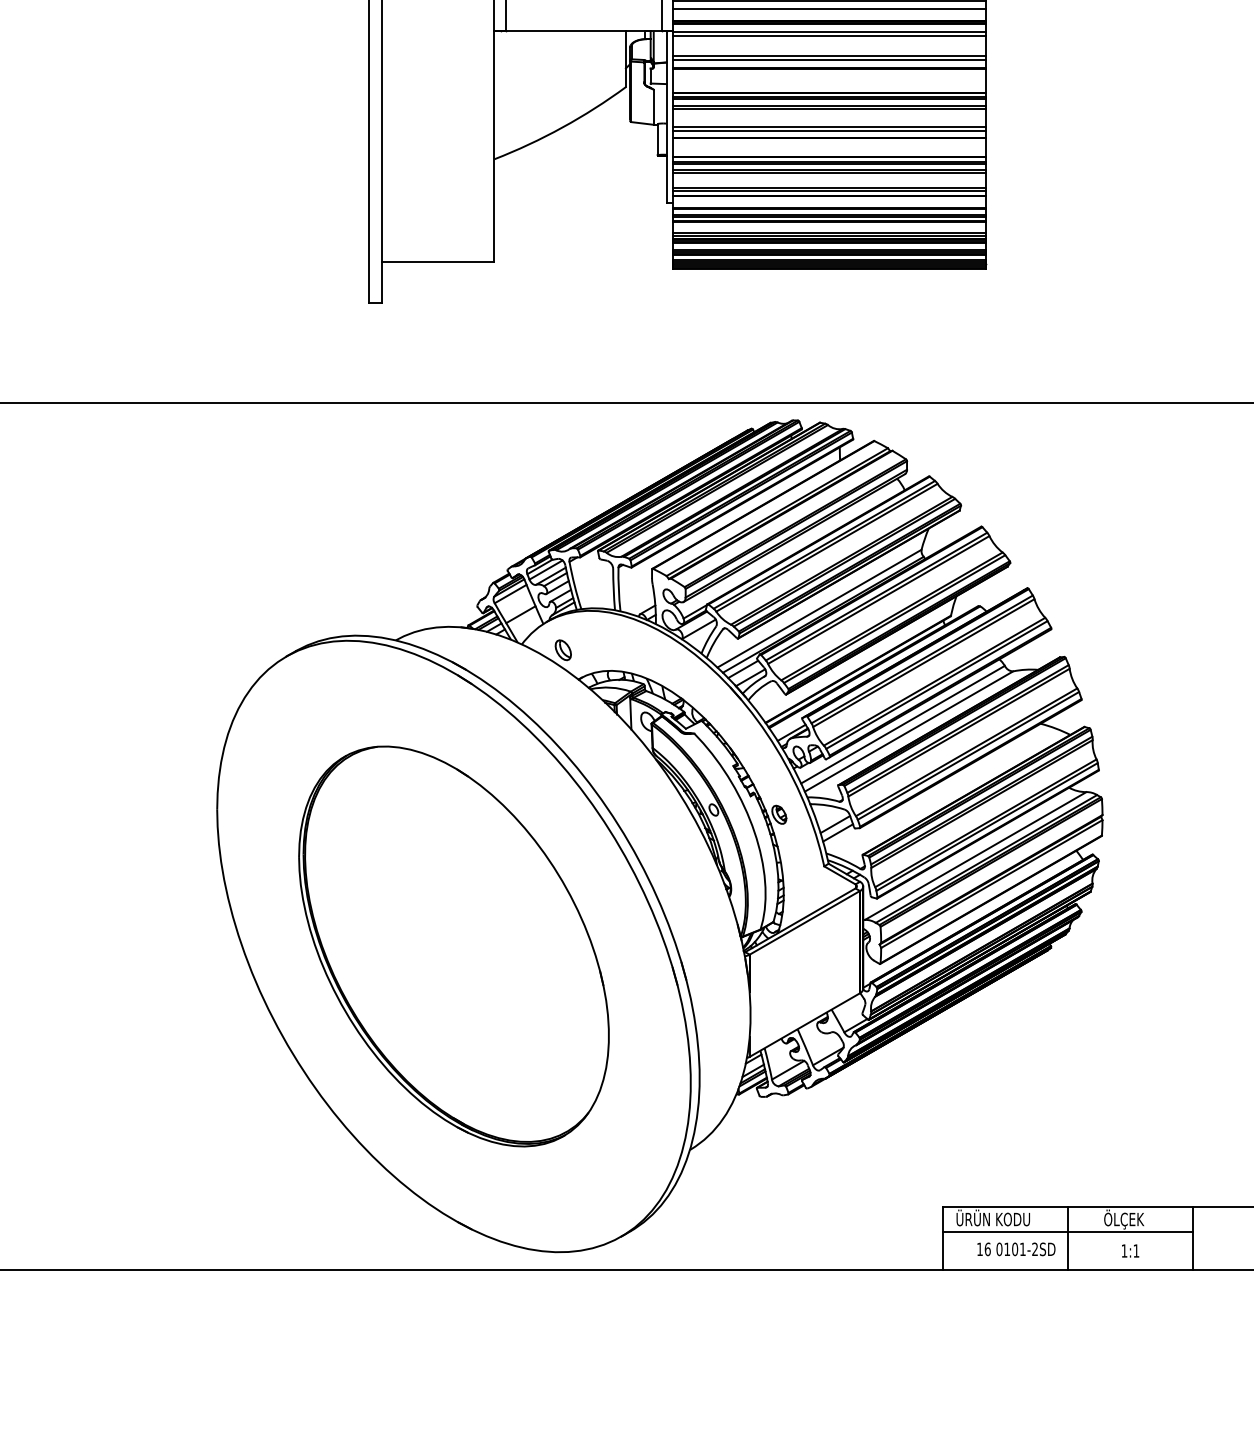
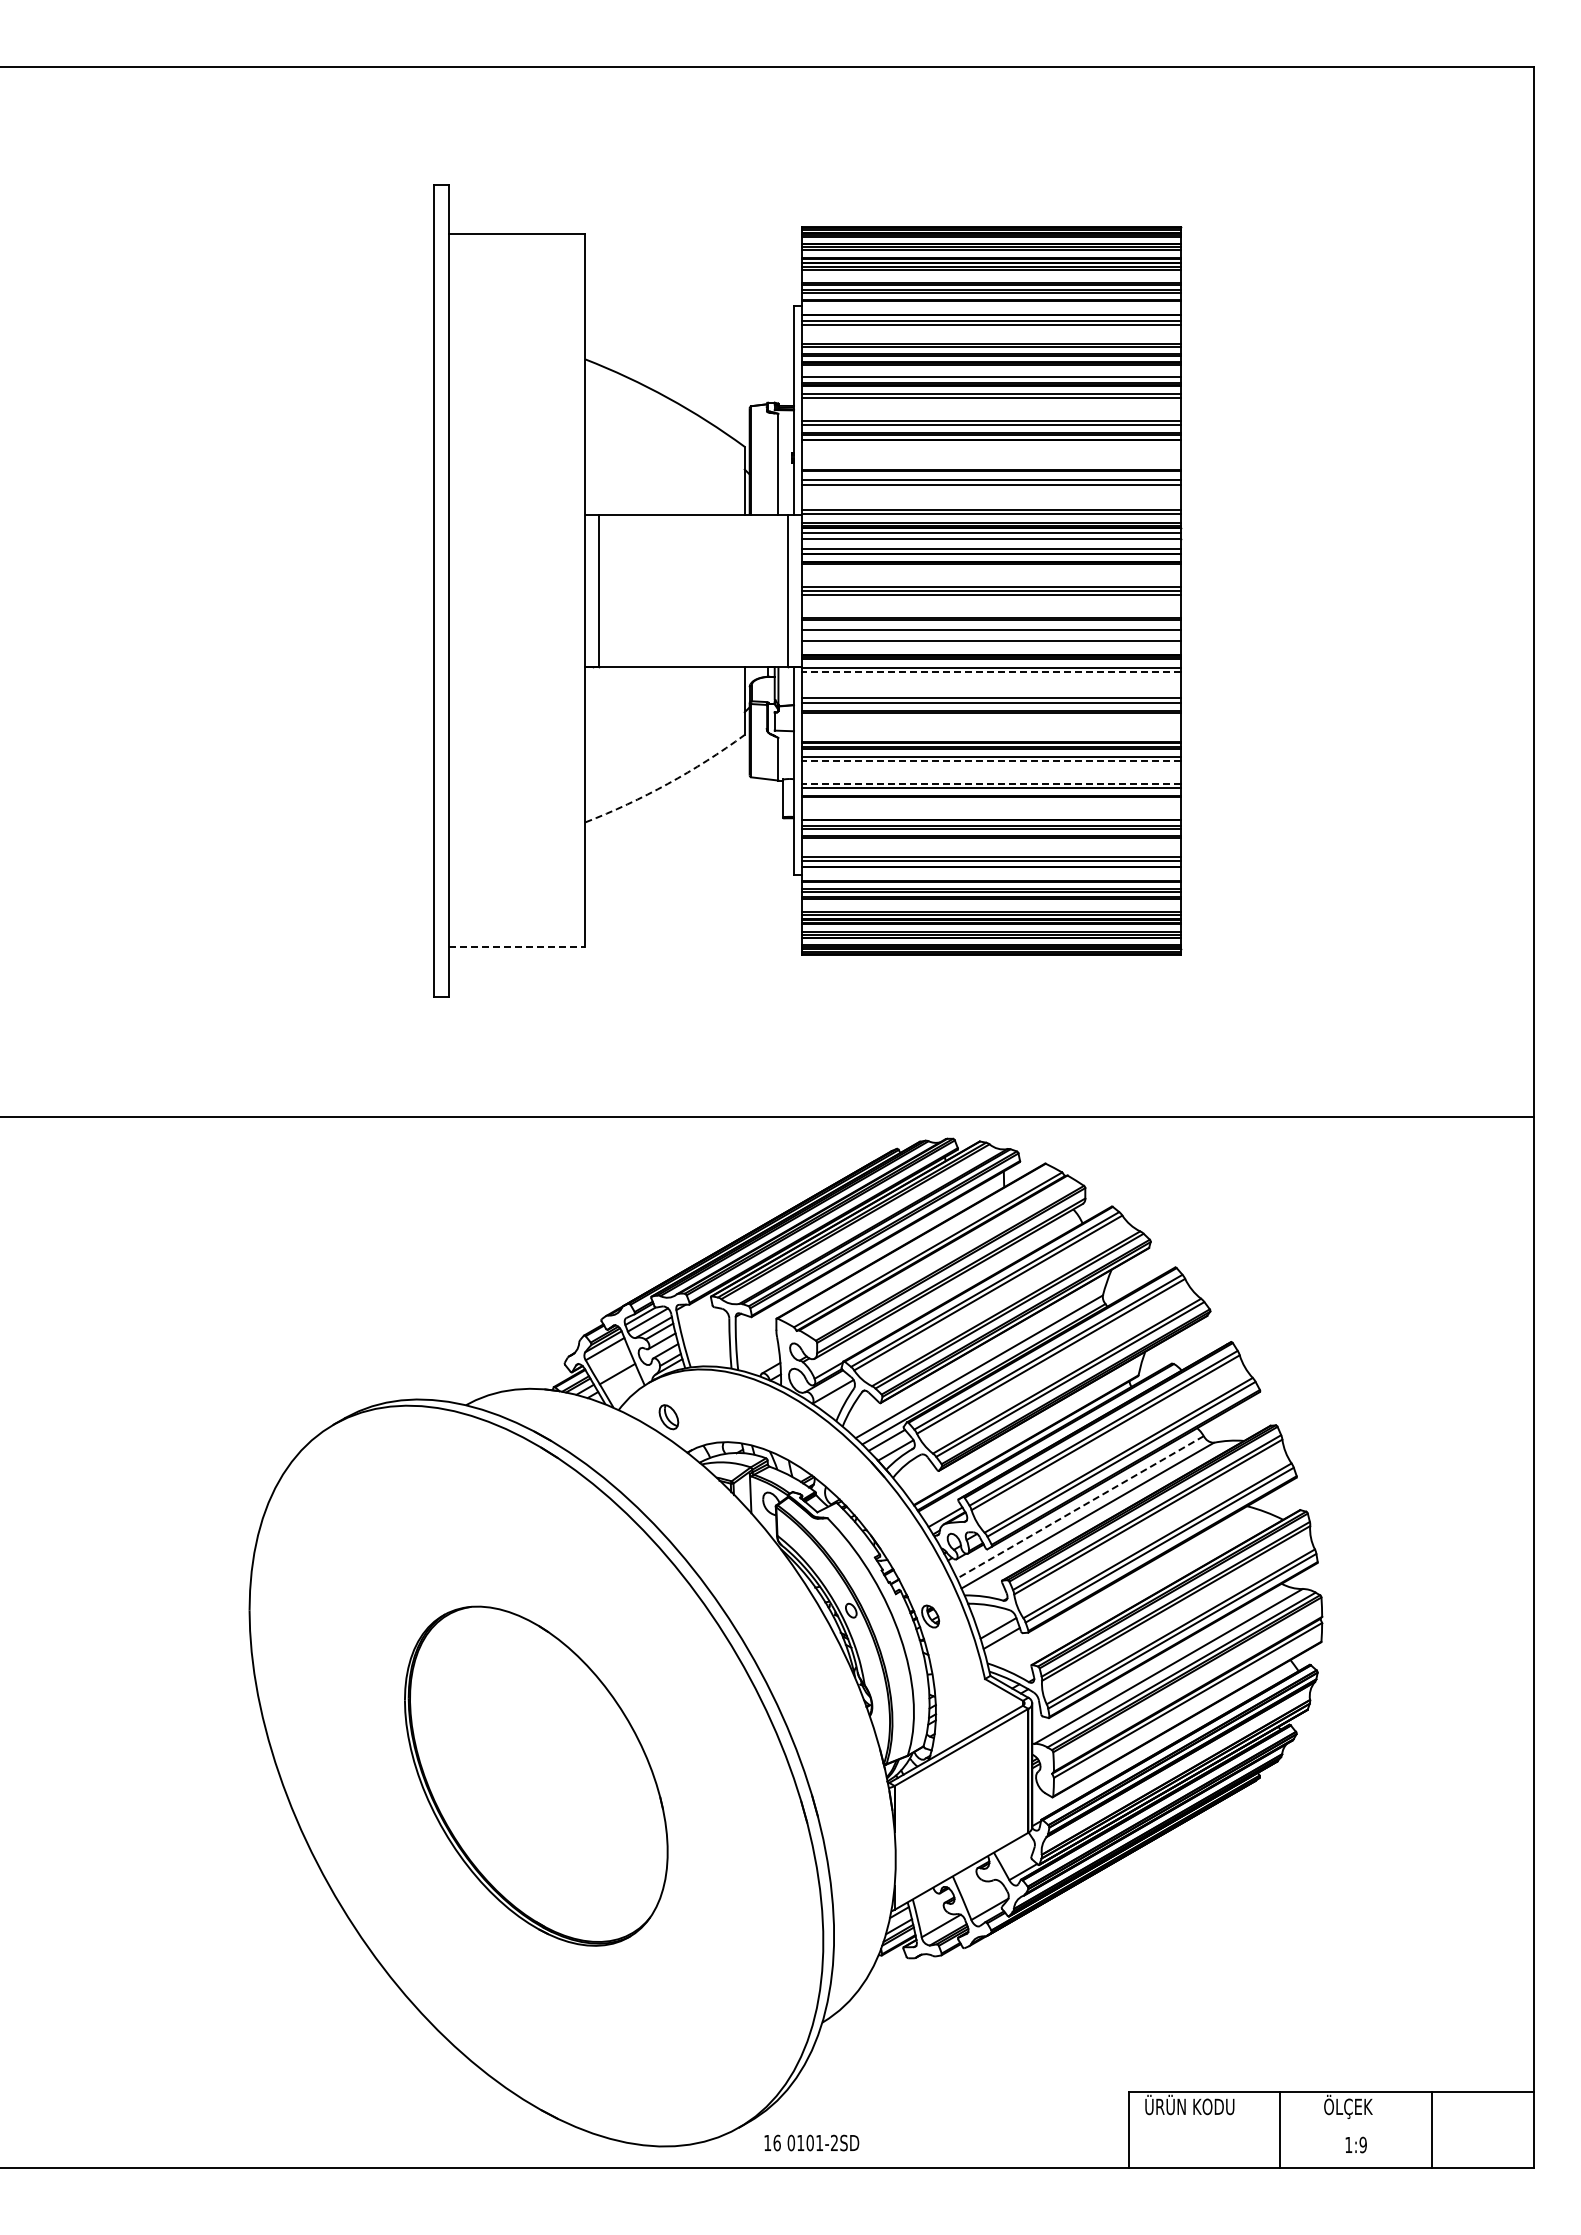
line: (829, 35) -> (991, 672), solid -> dashed
line: (829, 109) -> (991, 761), solid -> dashed
arc: (562, 127) -> (667, 783), solid -> dashed
line: (829, 127) -> (991, 783), solid -> dashed
line: (438, 262) -> (517, 947), solid -> dashed
line: (903, 724) -> (1080, 1507), solid -> dashed
part: (453, 946) -> (535, 1776), size x0.7
line: (1068, 1232) -> (1280, 2122), removed
text: (1016, 1248) -> (811, 2142), moved
text: (1135, 1250) -> (1362, 2144), 1:1 -> 1:9

